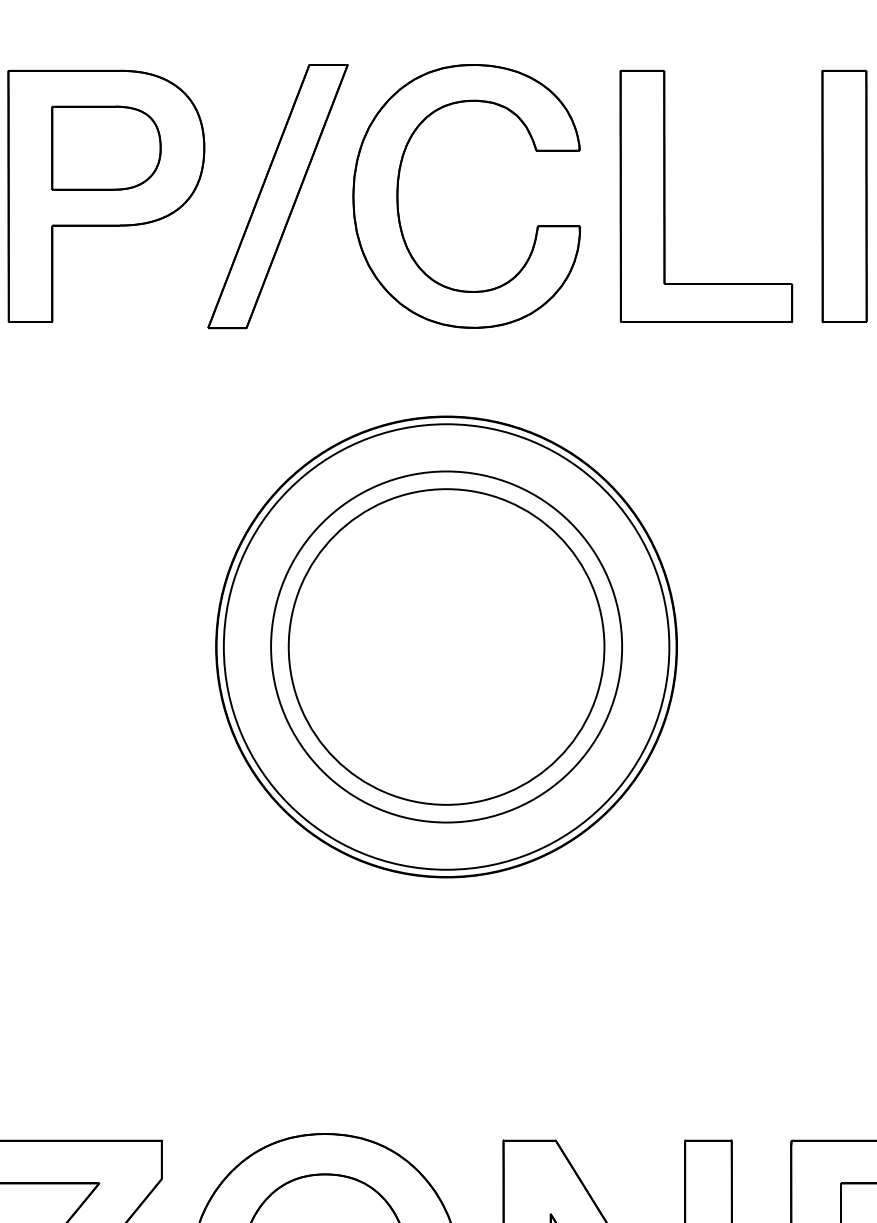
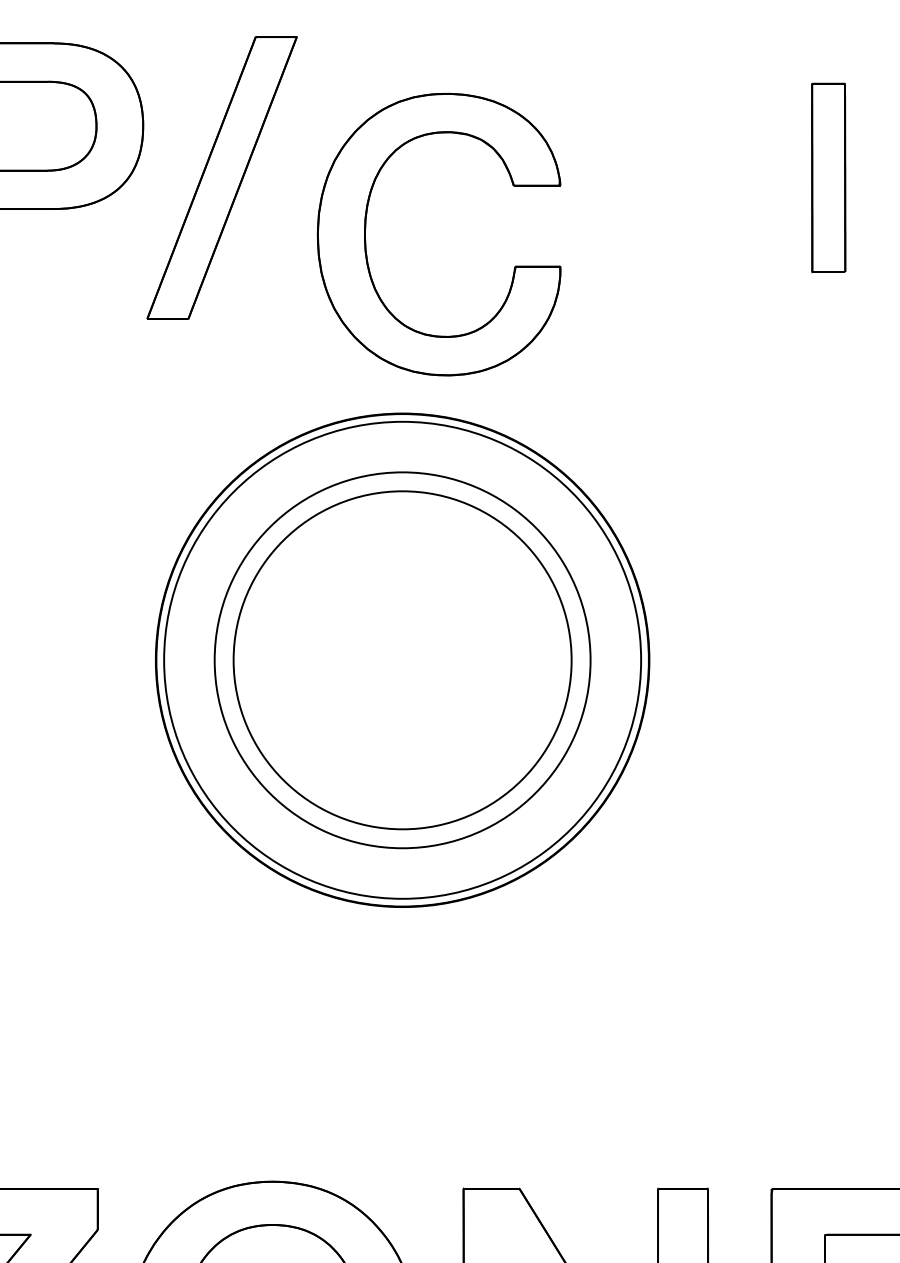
part: (665, 195) -> (637, 176), removed
part: (398, 196) -> (366, 234), moved
part: (844, 196) -> (828, 177), size x0.7

